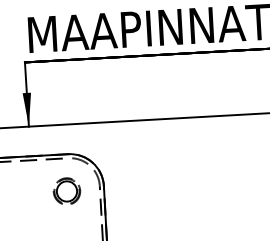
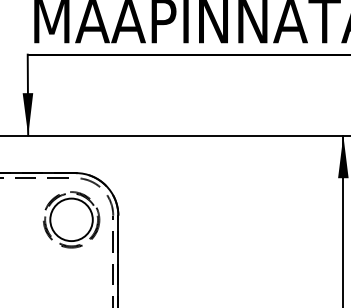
part: (66, 191) -> (71, 219), size x1.67

